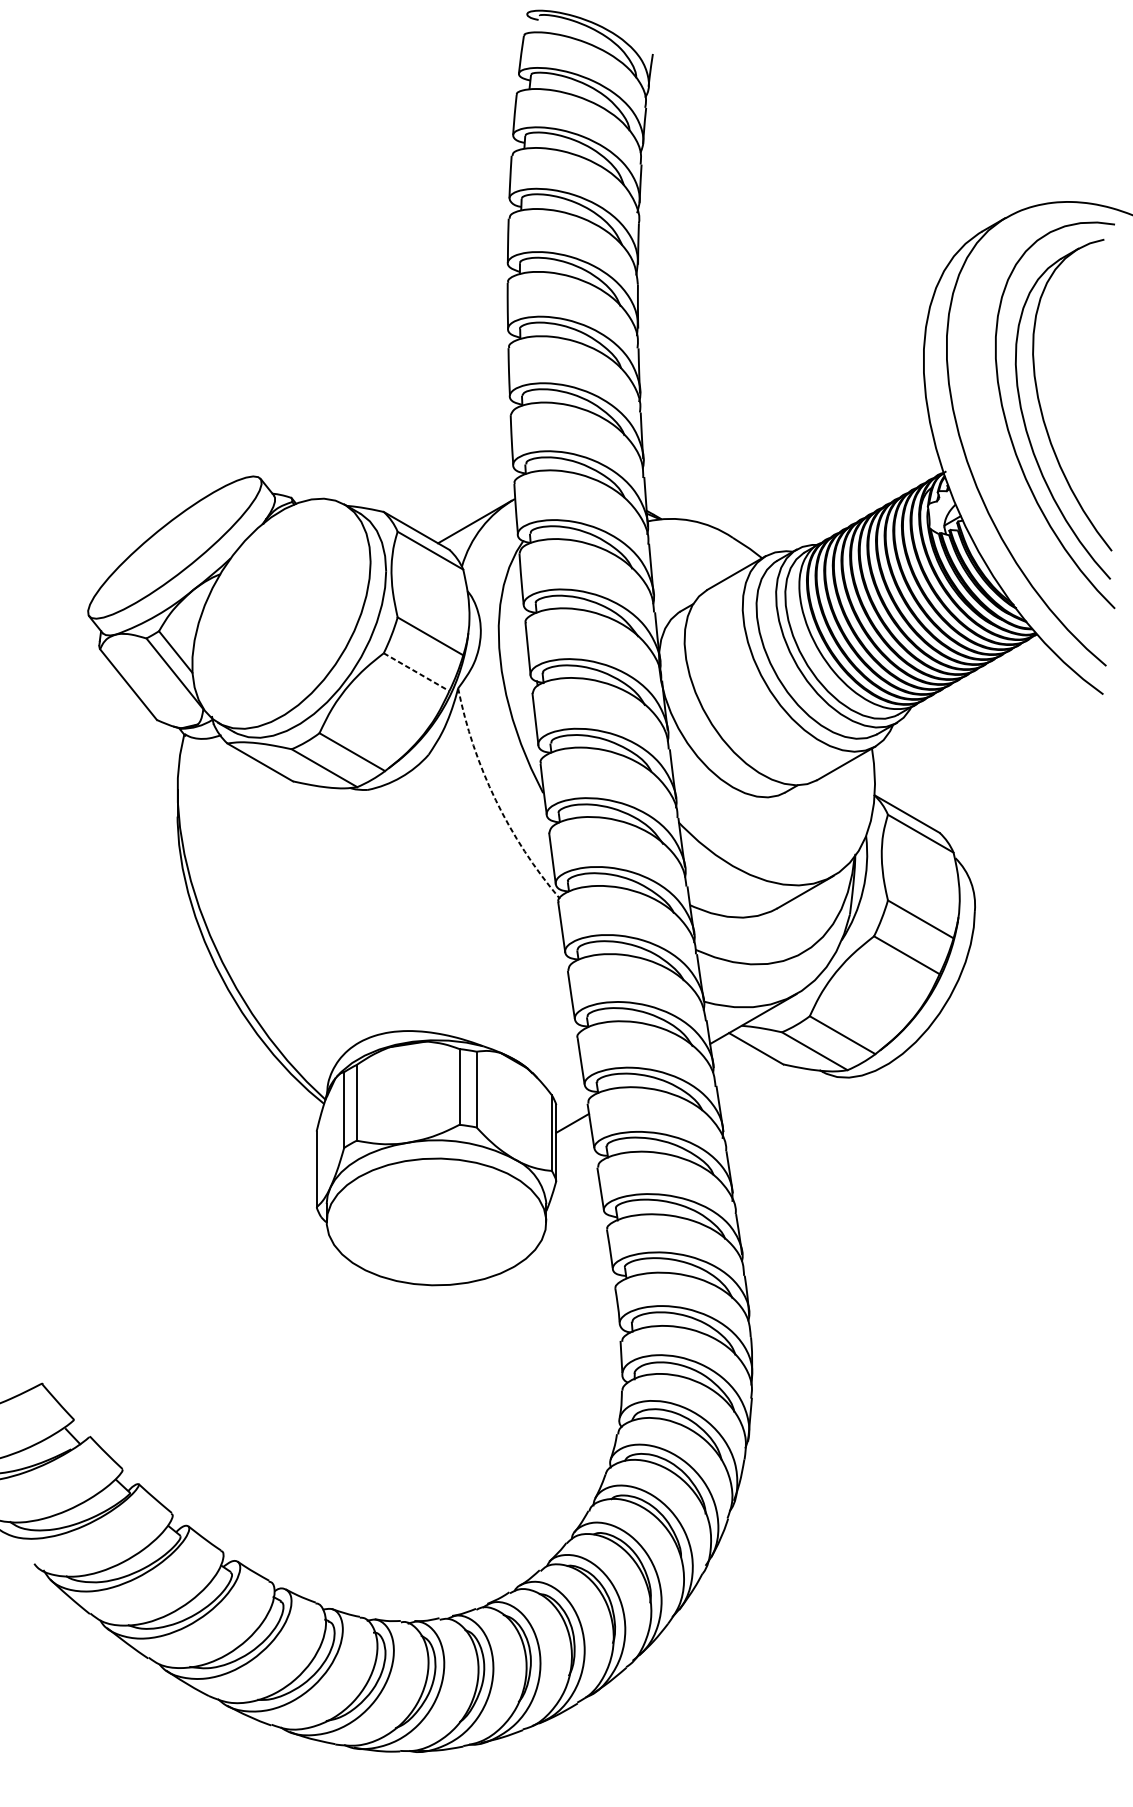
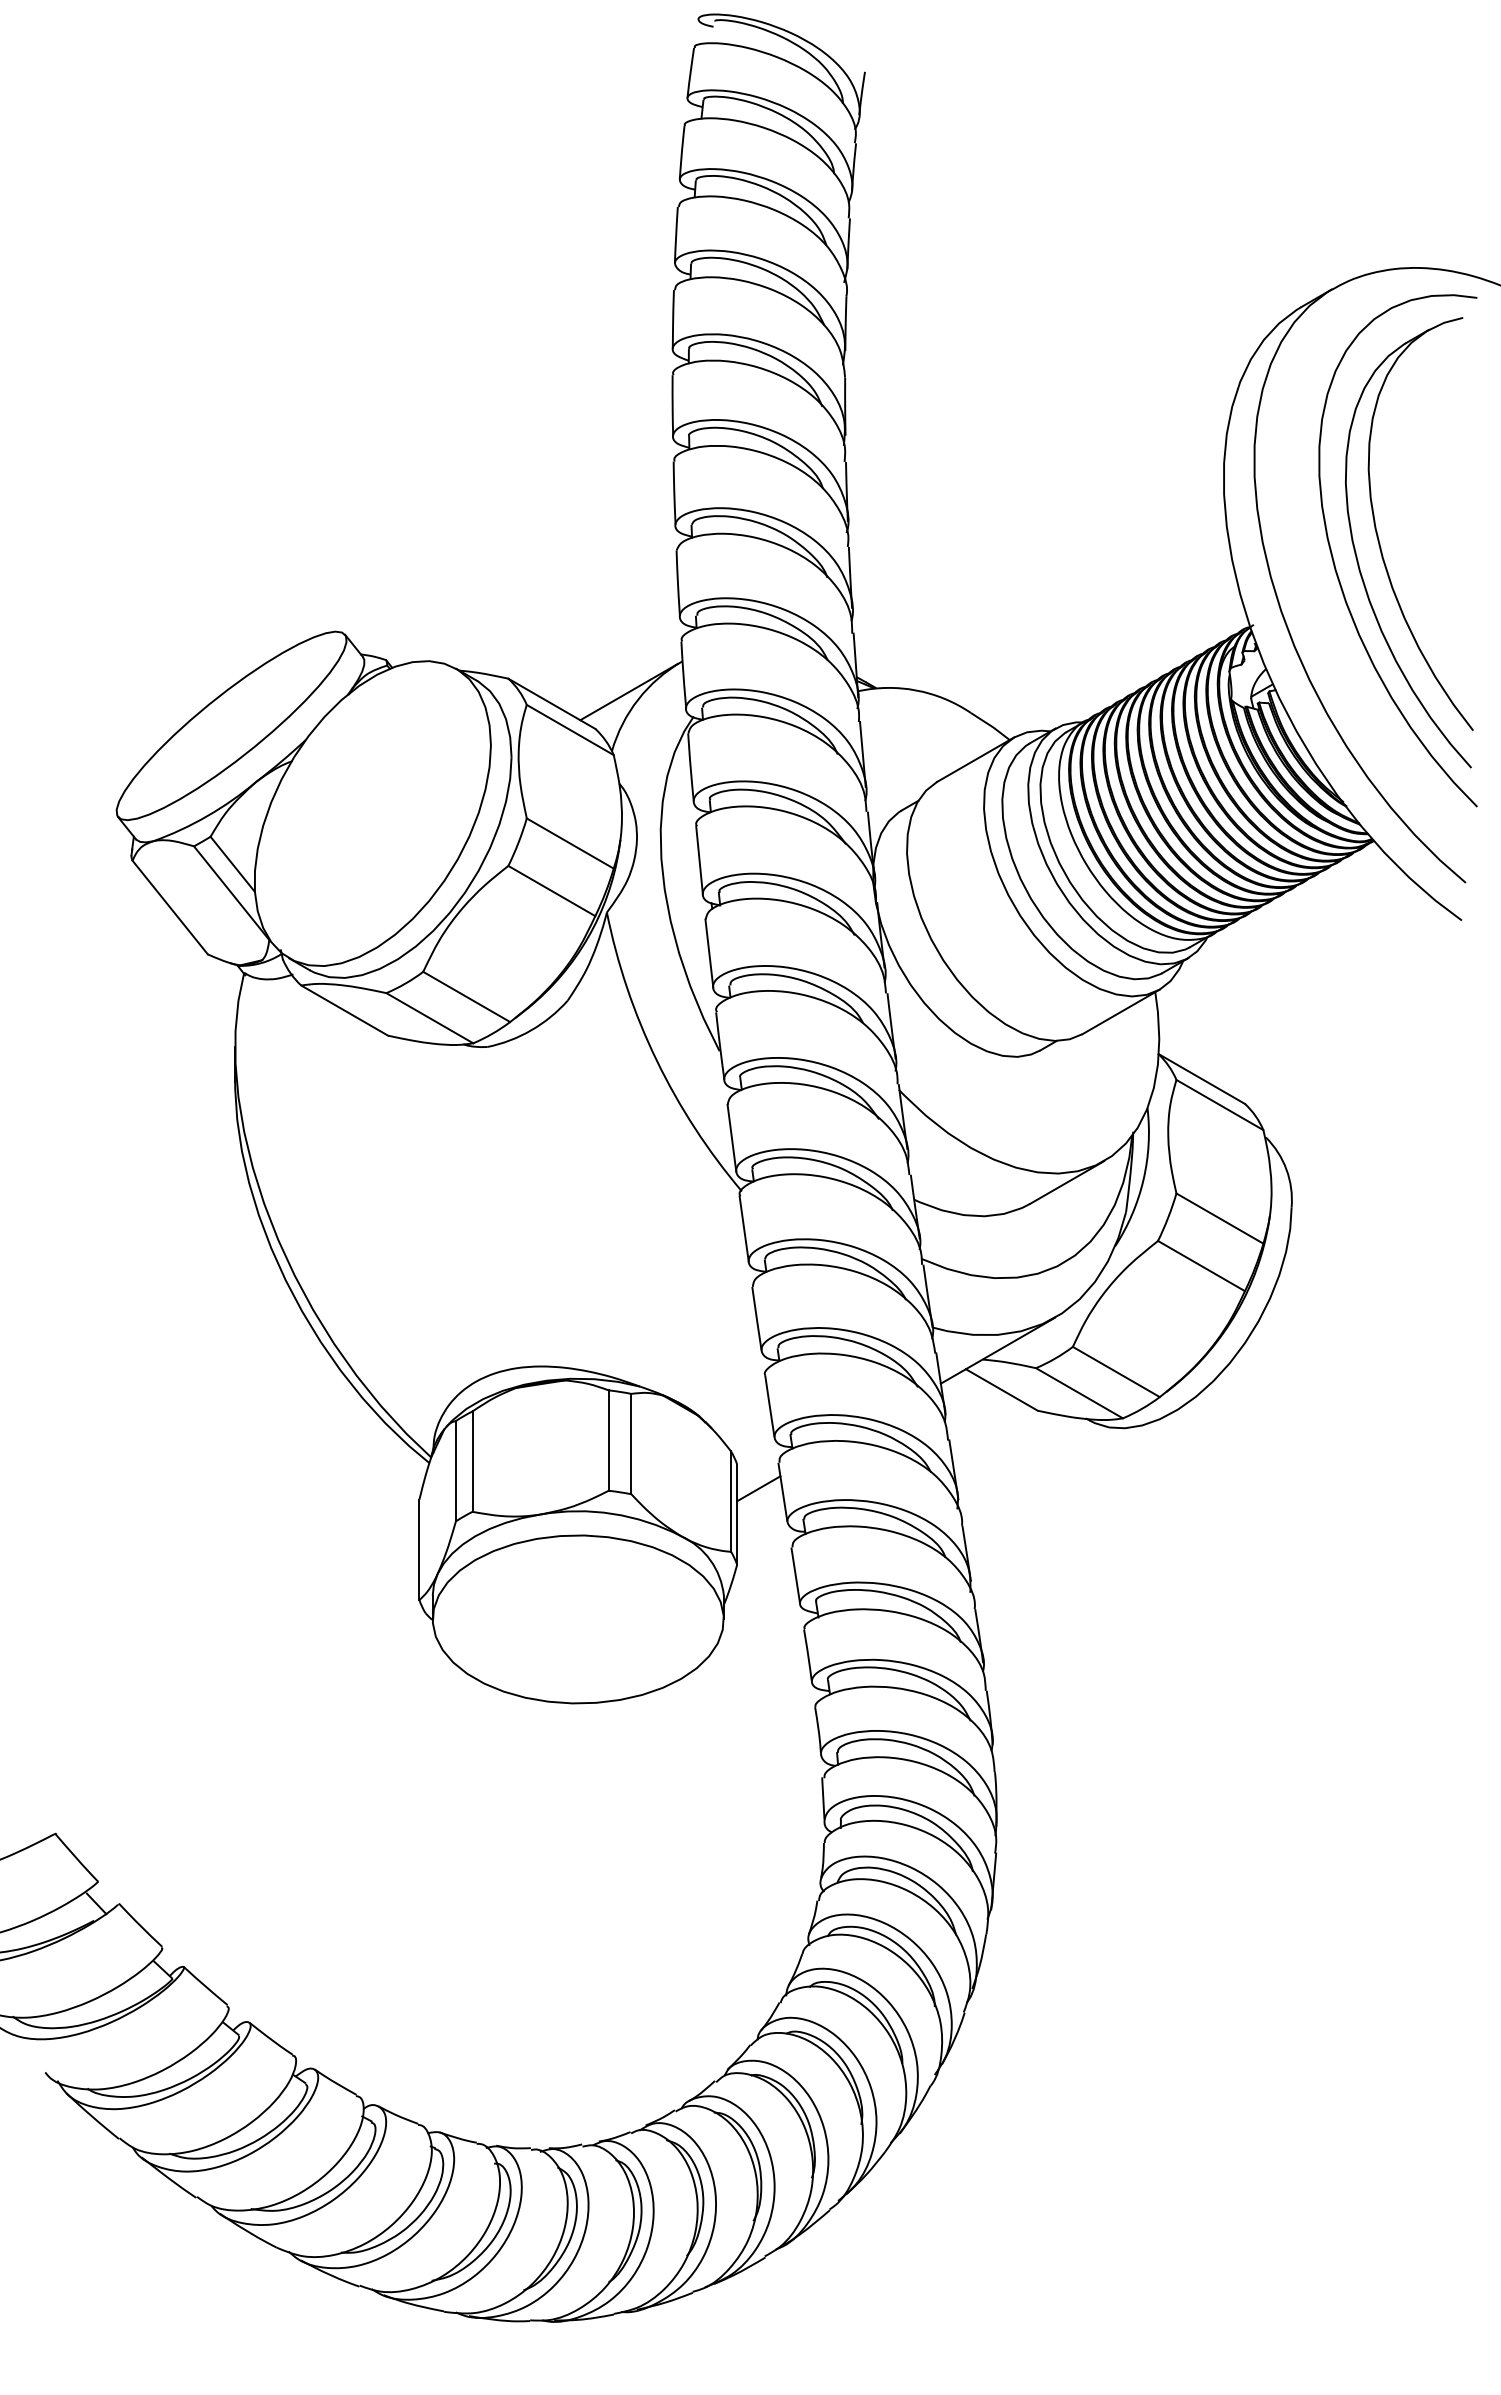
line: (417, 672) -> (552, 891), dashed -> solid
arc: (495, 800) -> (656, 1060), dashed -> solid

